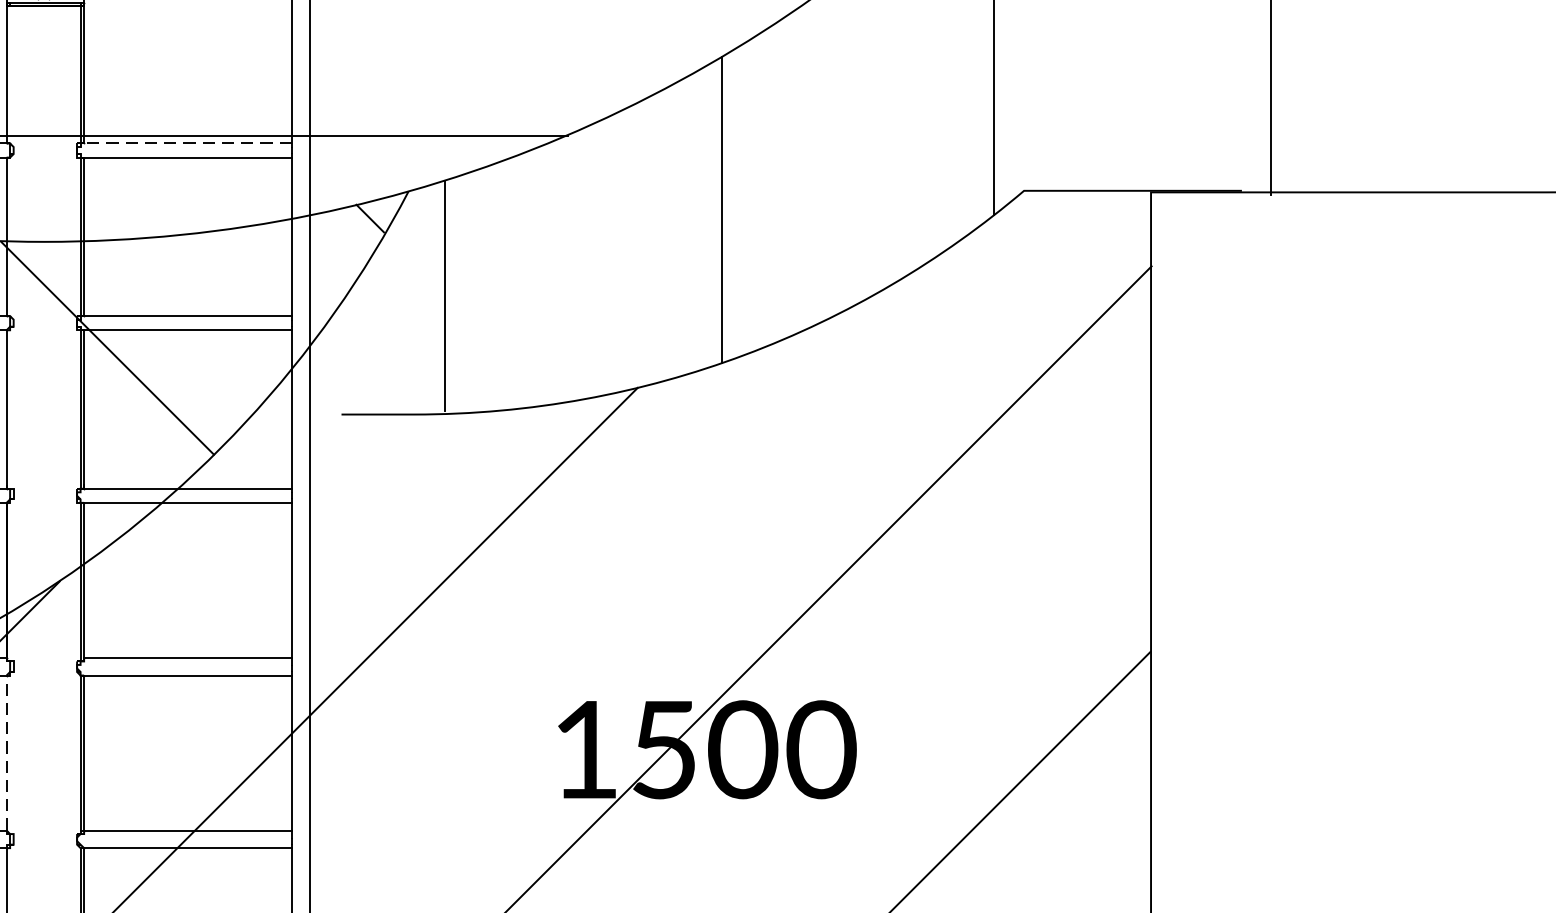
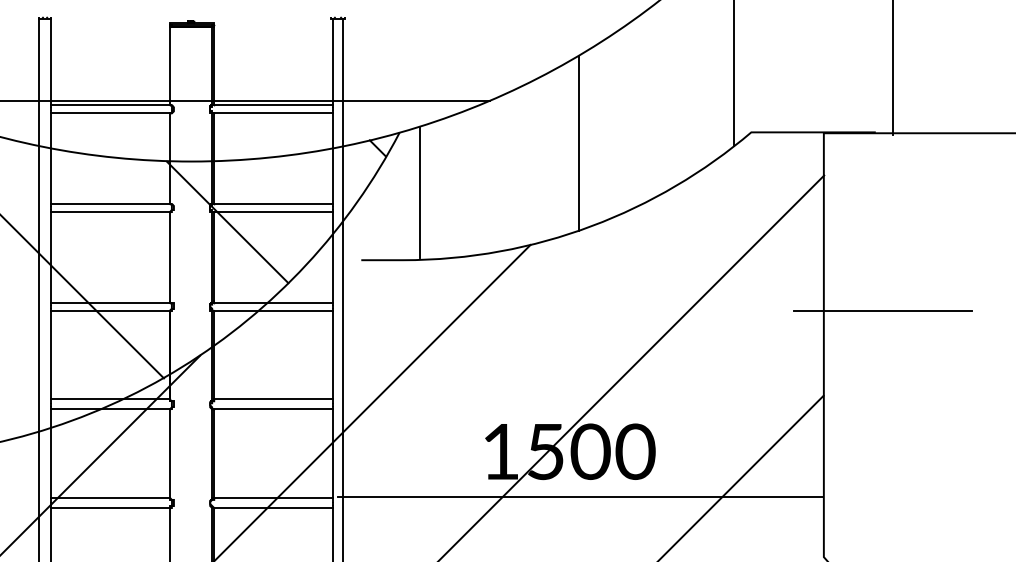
line: (187, 143) -> (273, 105), dashed -> solid
line: (1255, 502) -> (883, 310), added
line: (5, 752) -> (169, 453), dashed -> solid
line: (725, 829) -> (580, 497), added

